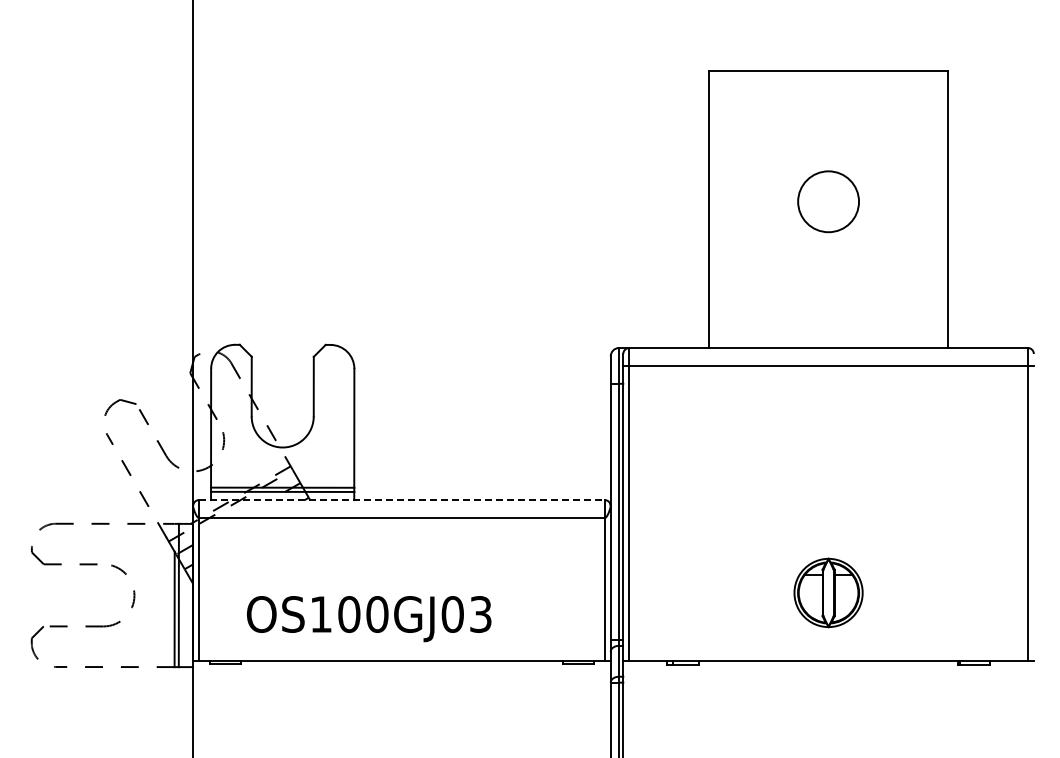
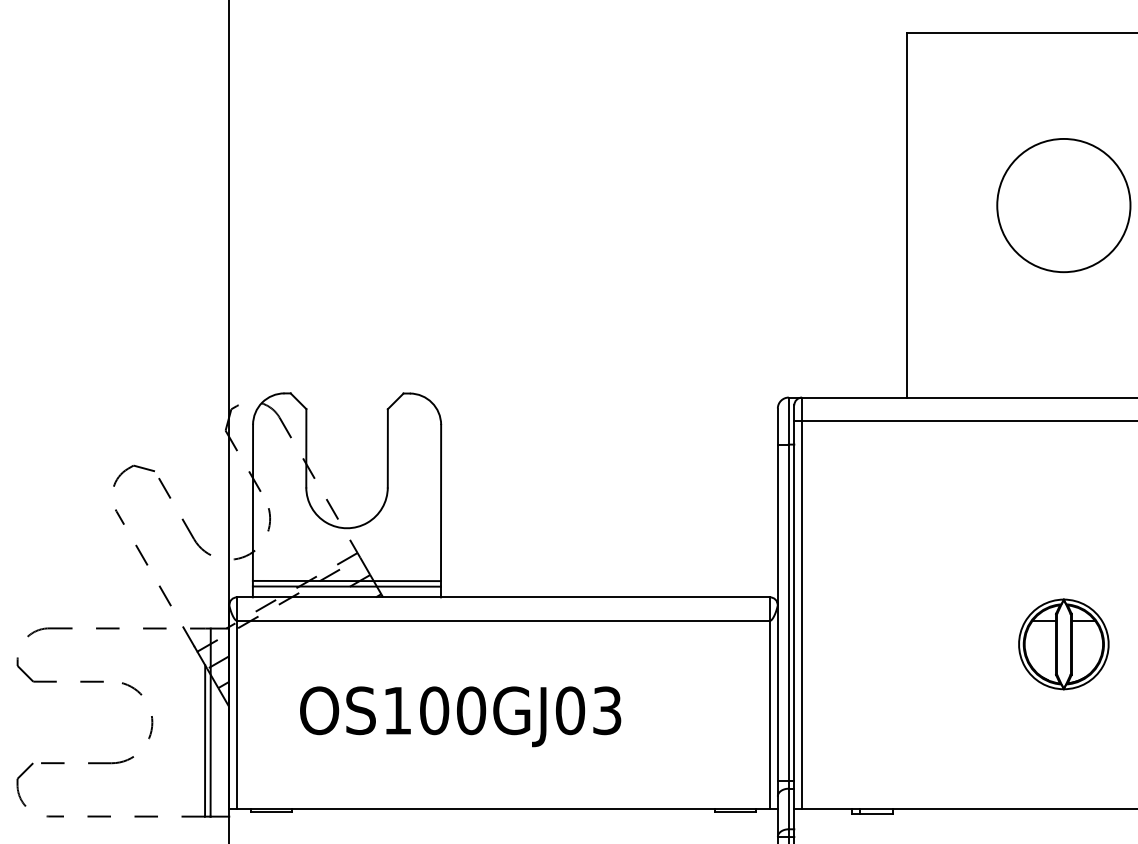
circle: (828, 201) -> (1063, 205), size x1.67
line: (401, 500) -> (503, 597), dashed -> solid
part: (828, 592) -> (1063, 643), moved
text: (369, 619) -> (461, 717), moved

